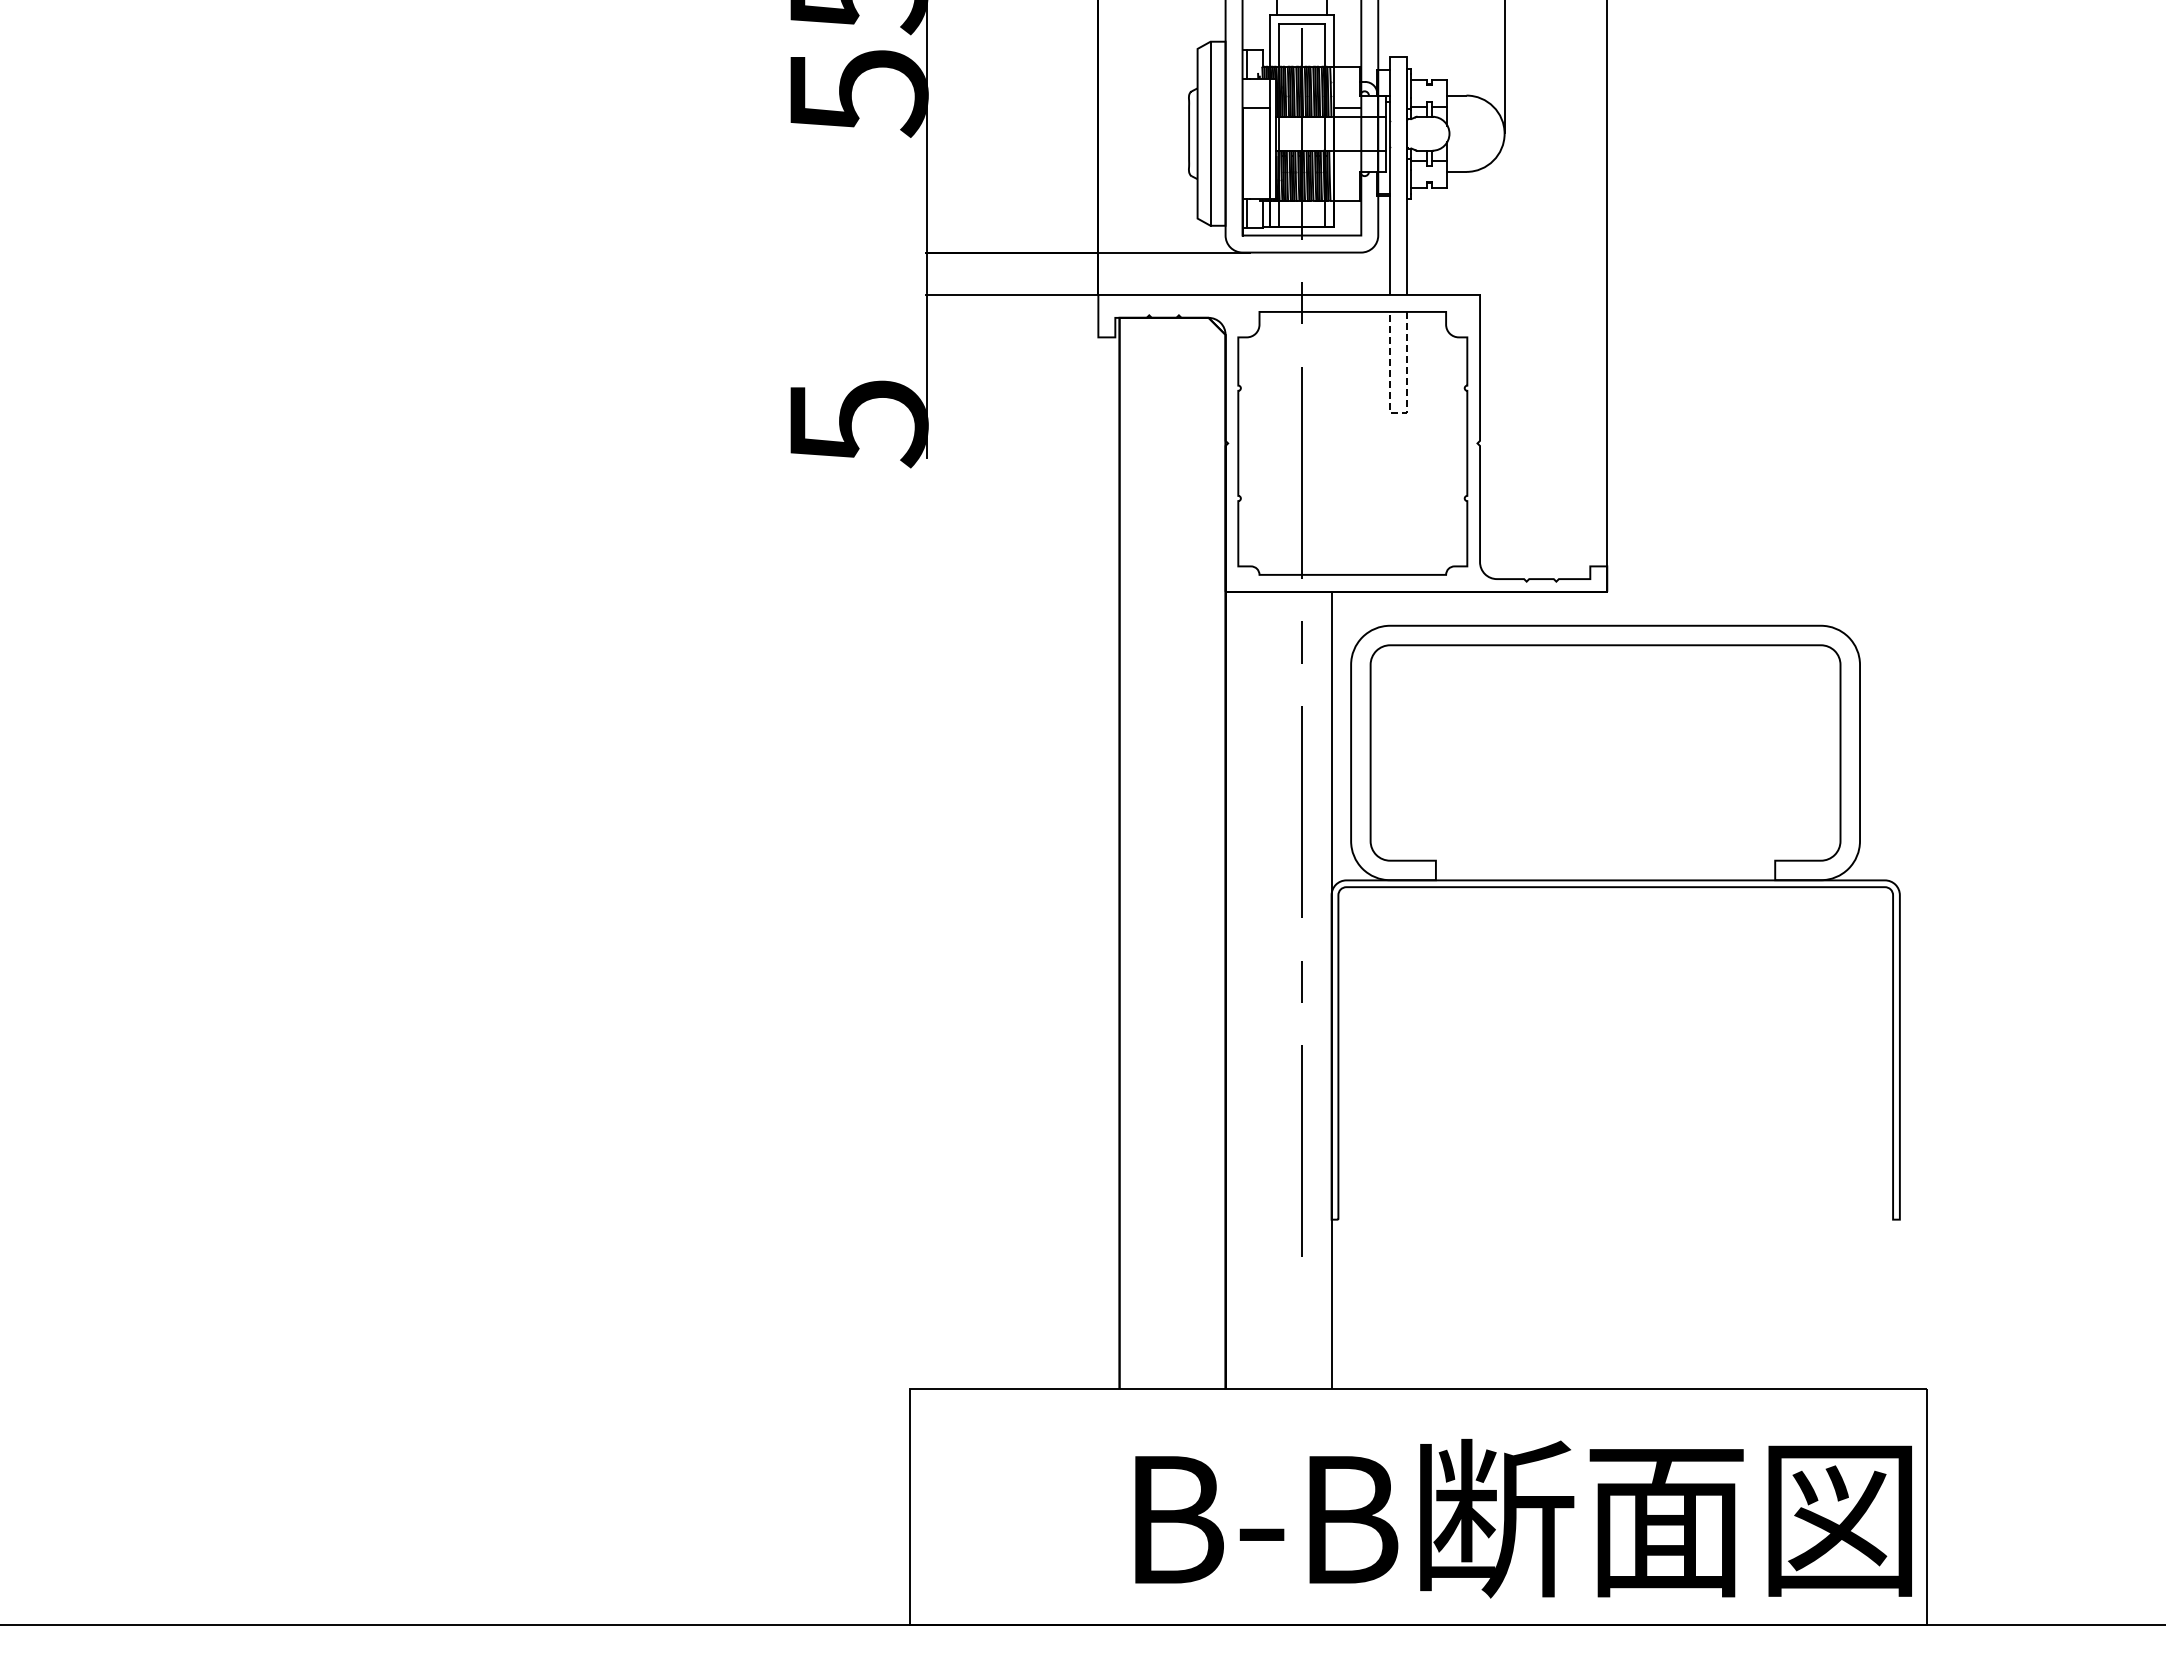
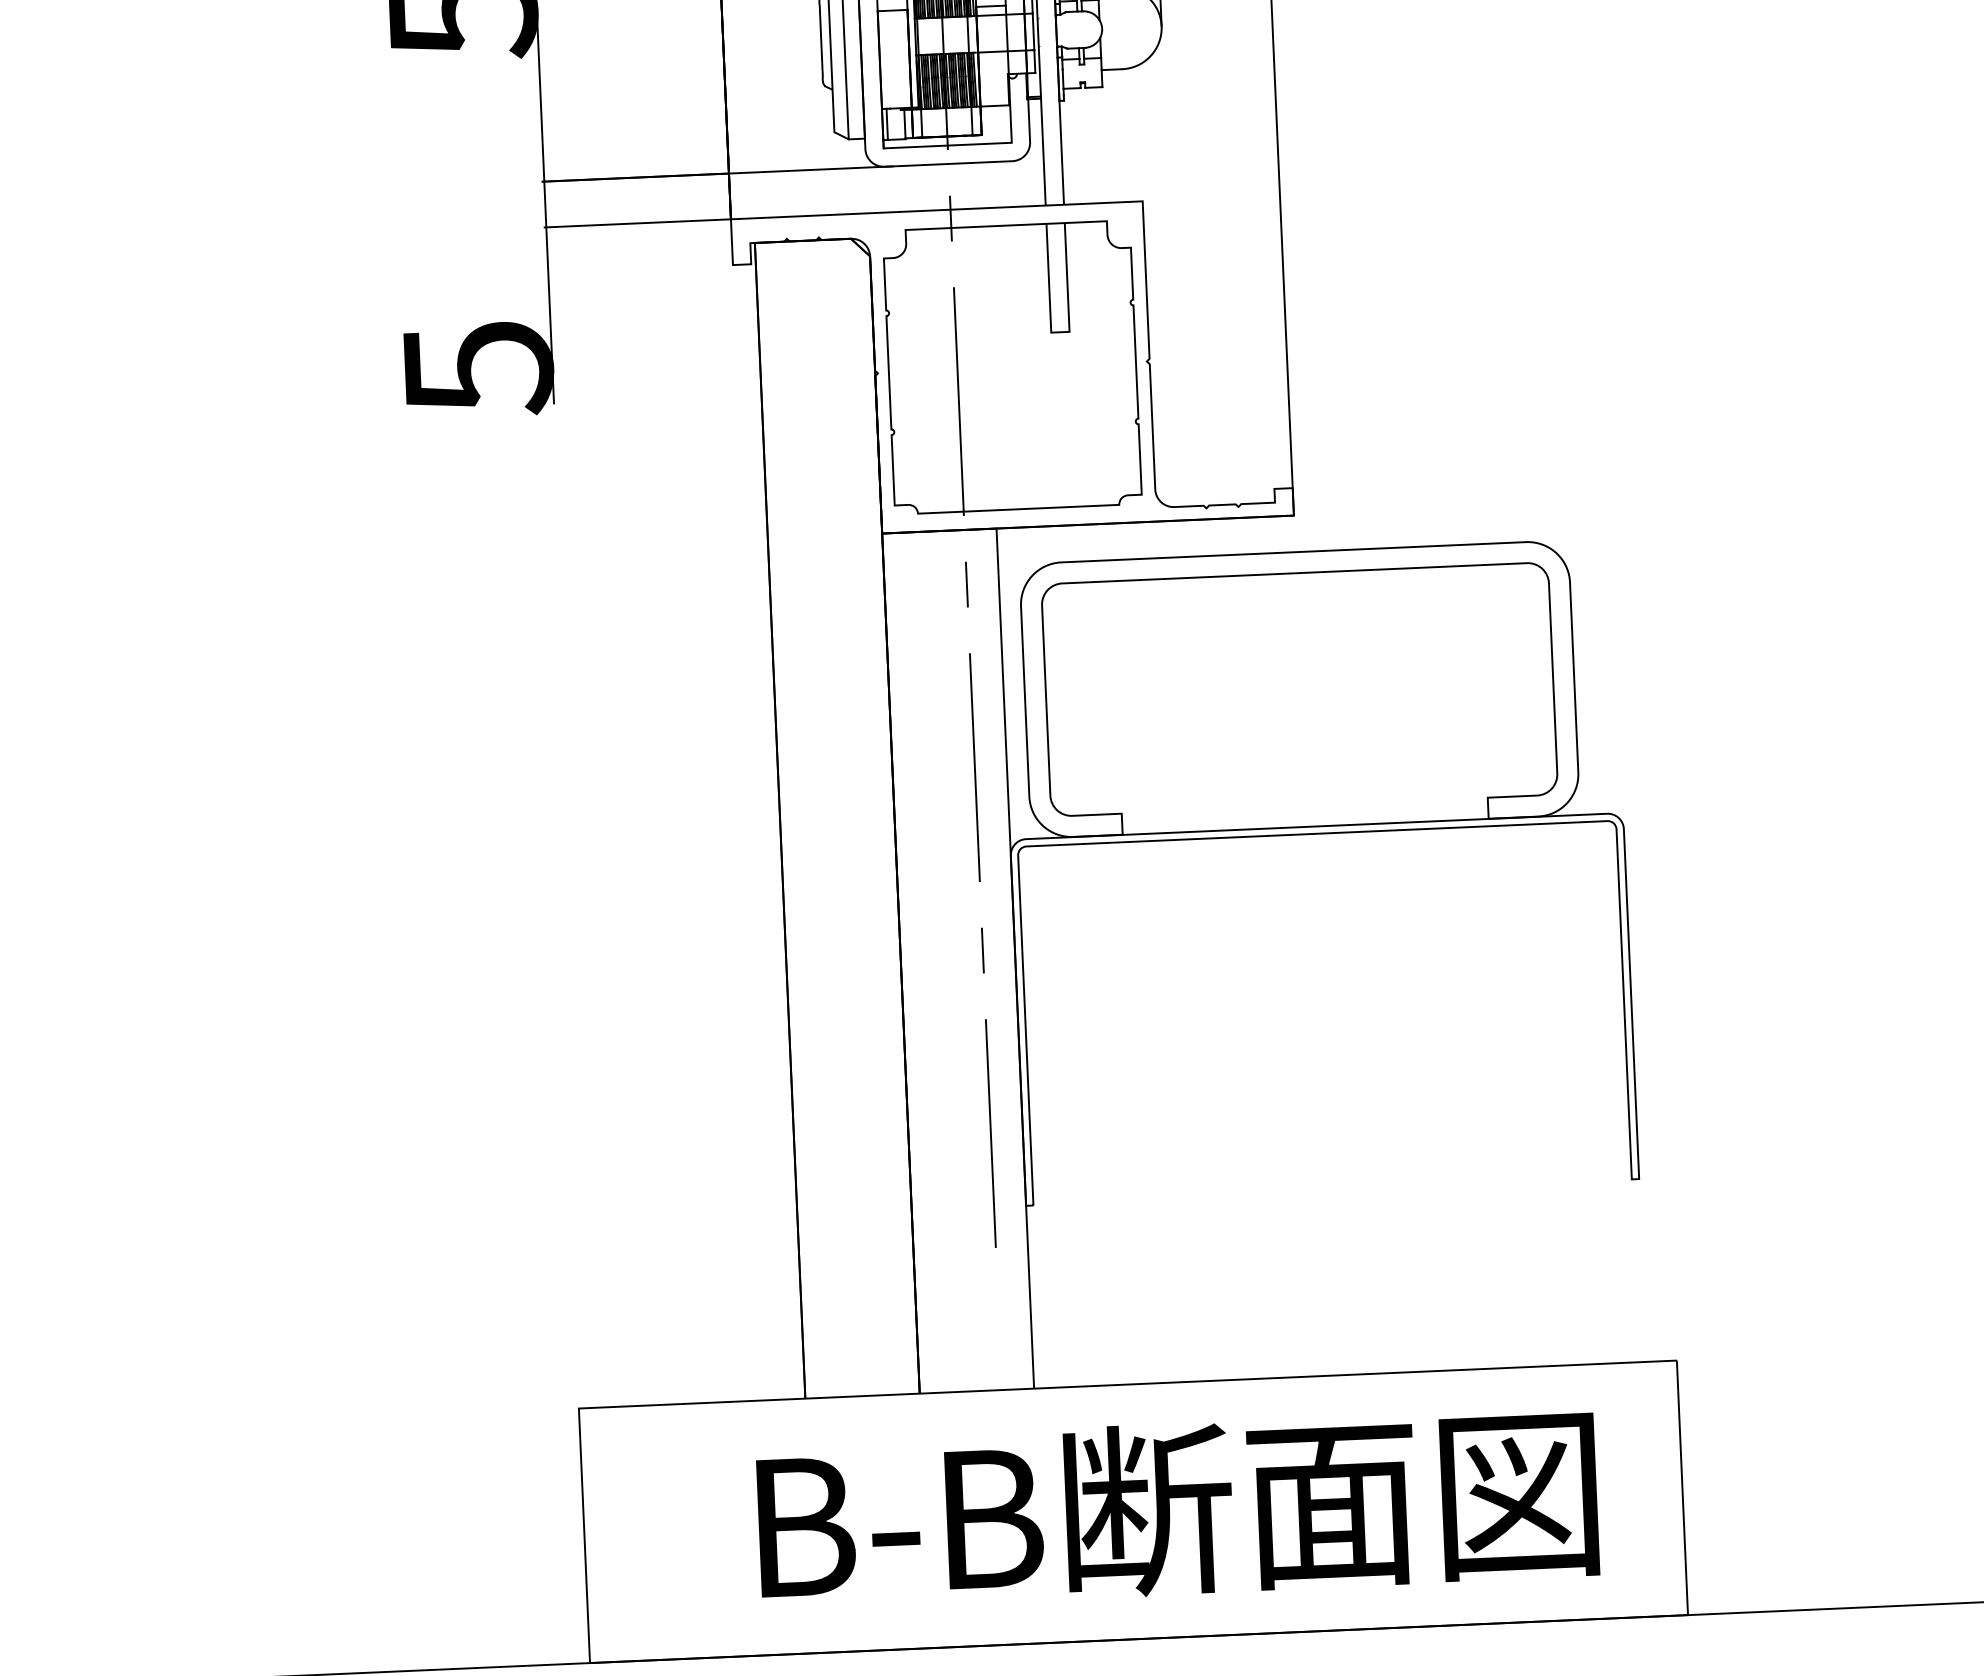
line: (1398, 412) -> (1060, 331), dashed -> solid
text: (1523, 1518) -> (1177, 1509), moved

